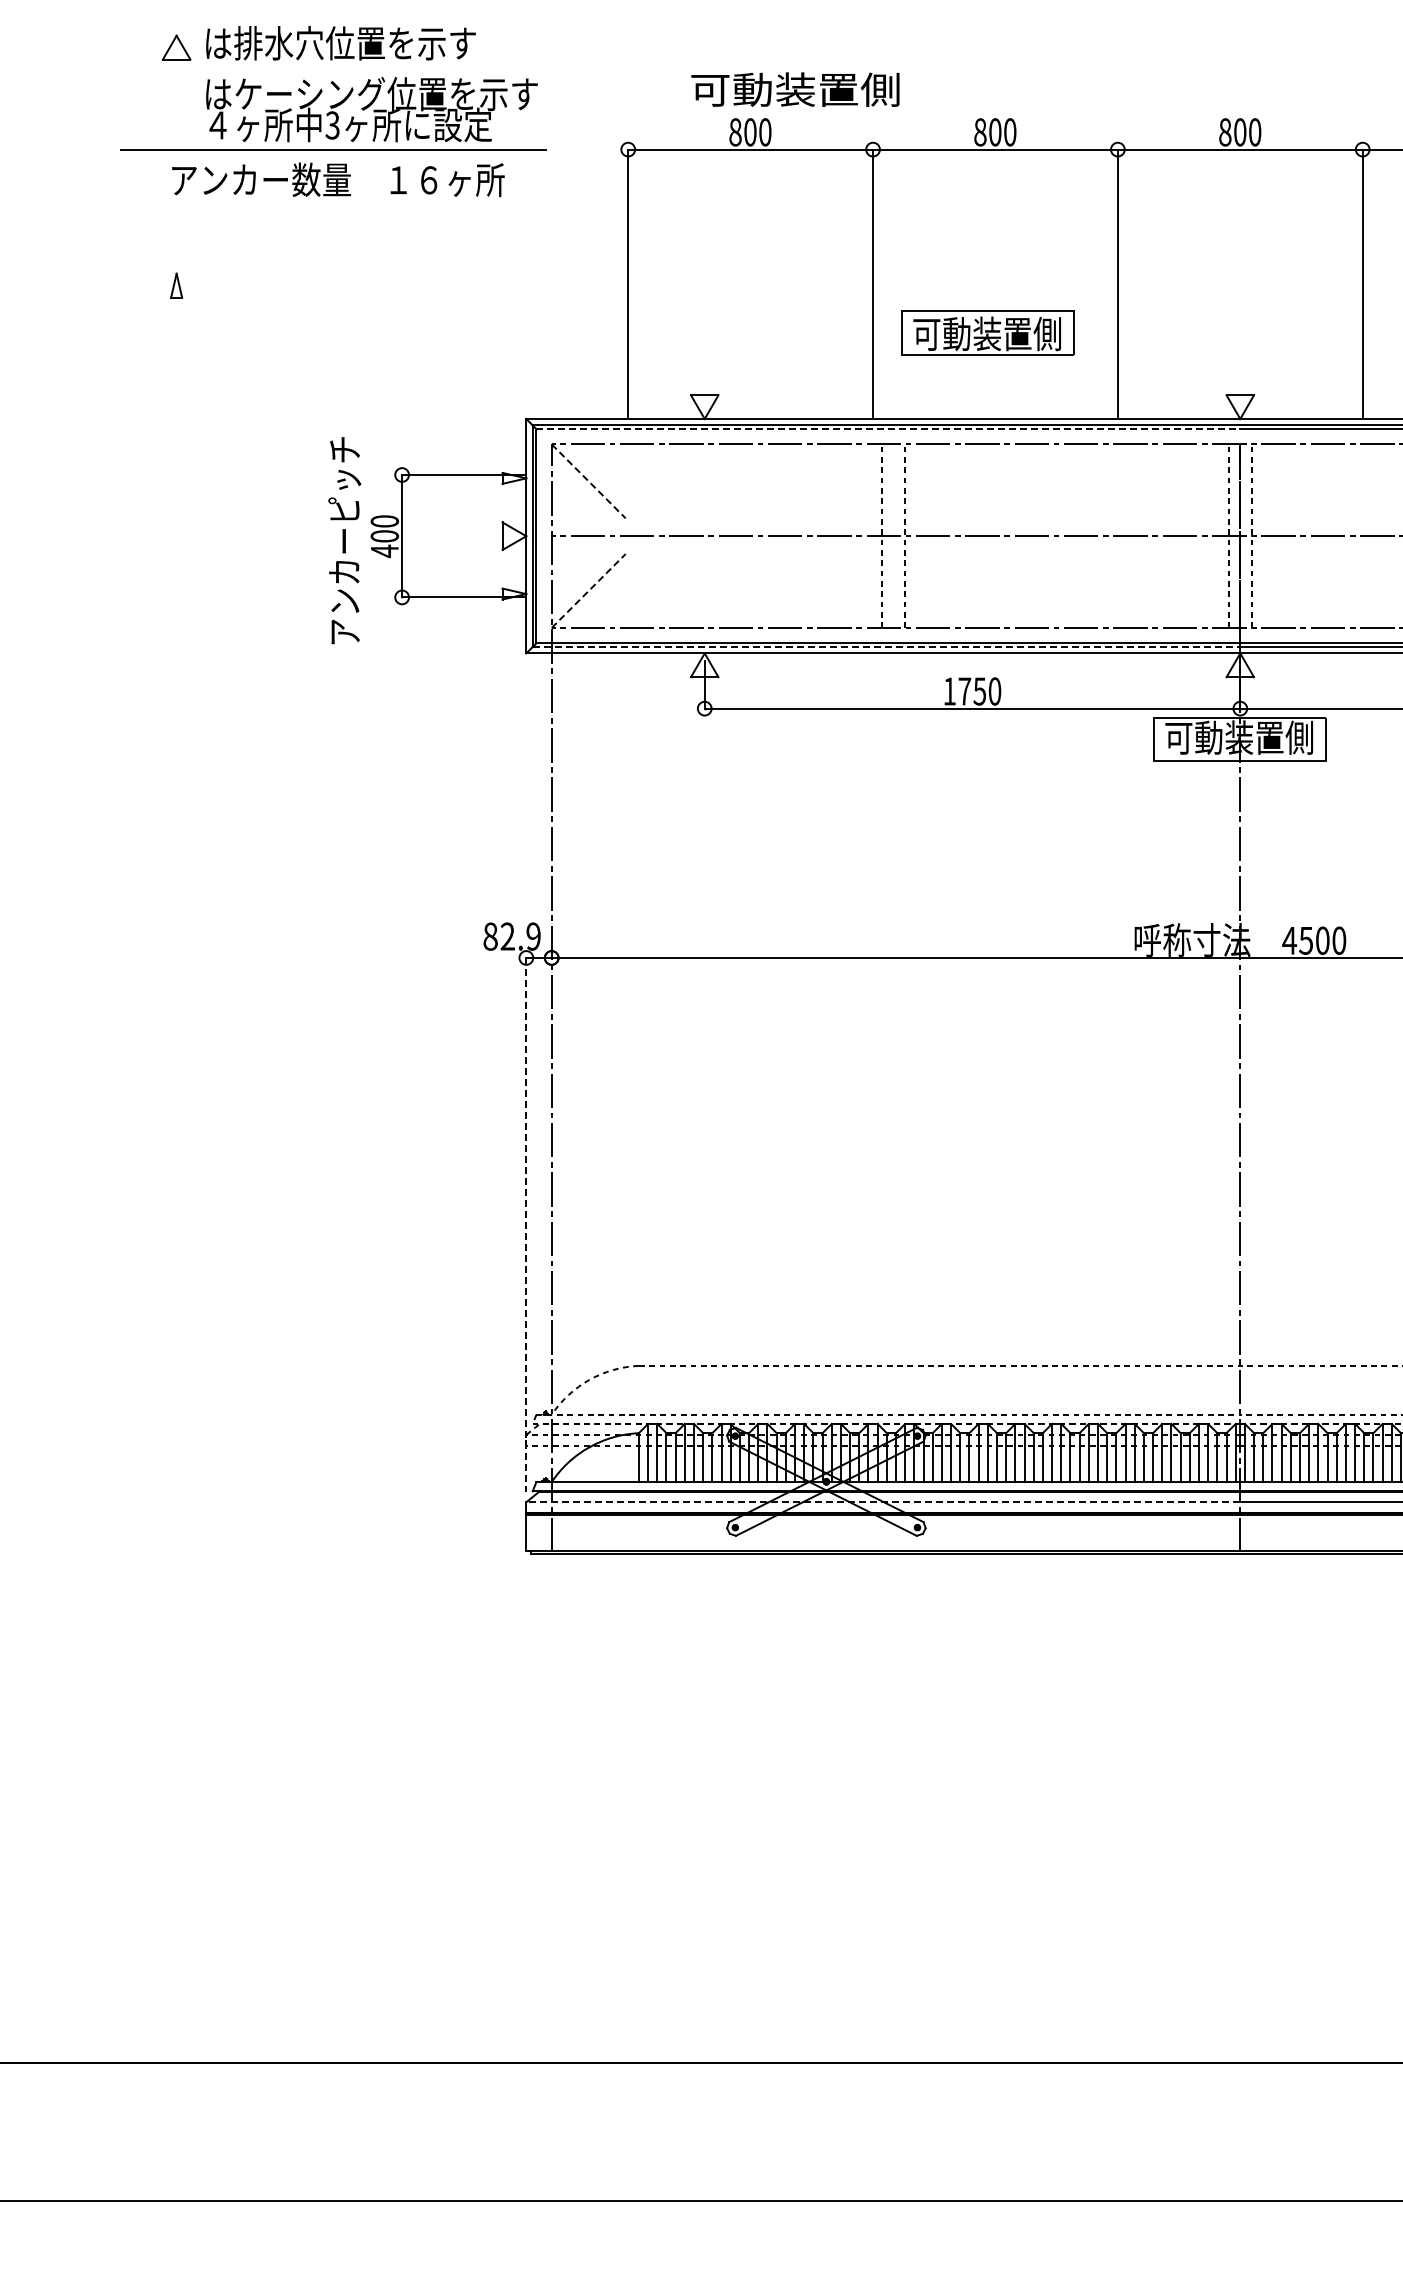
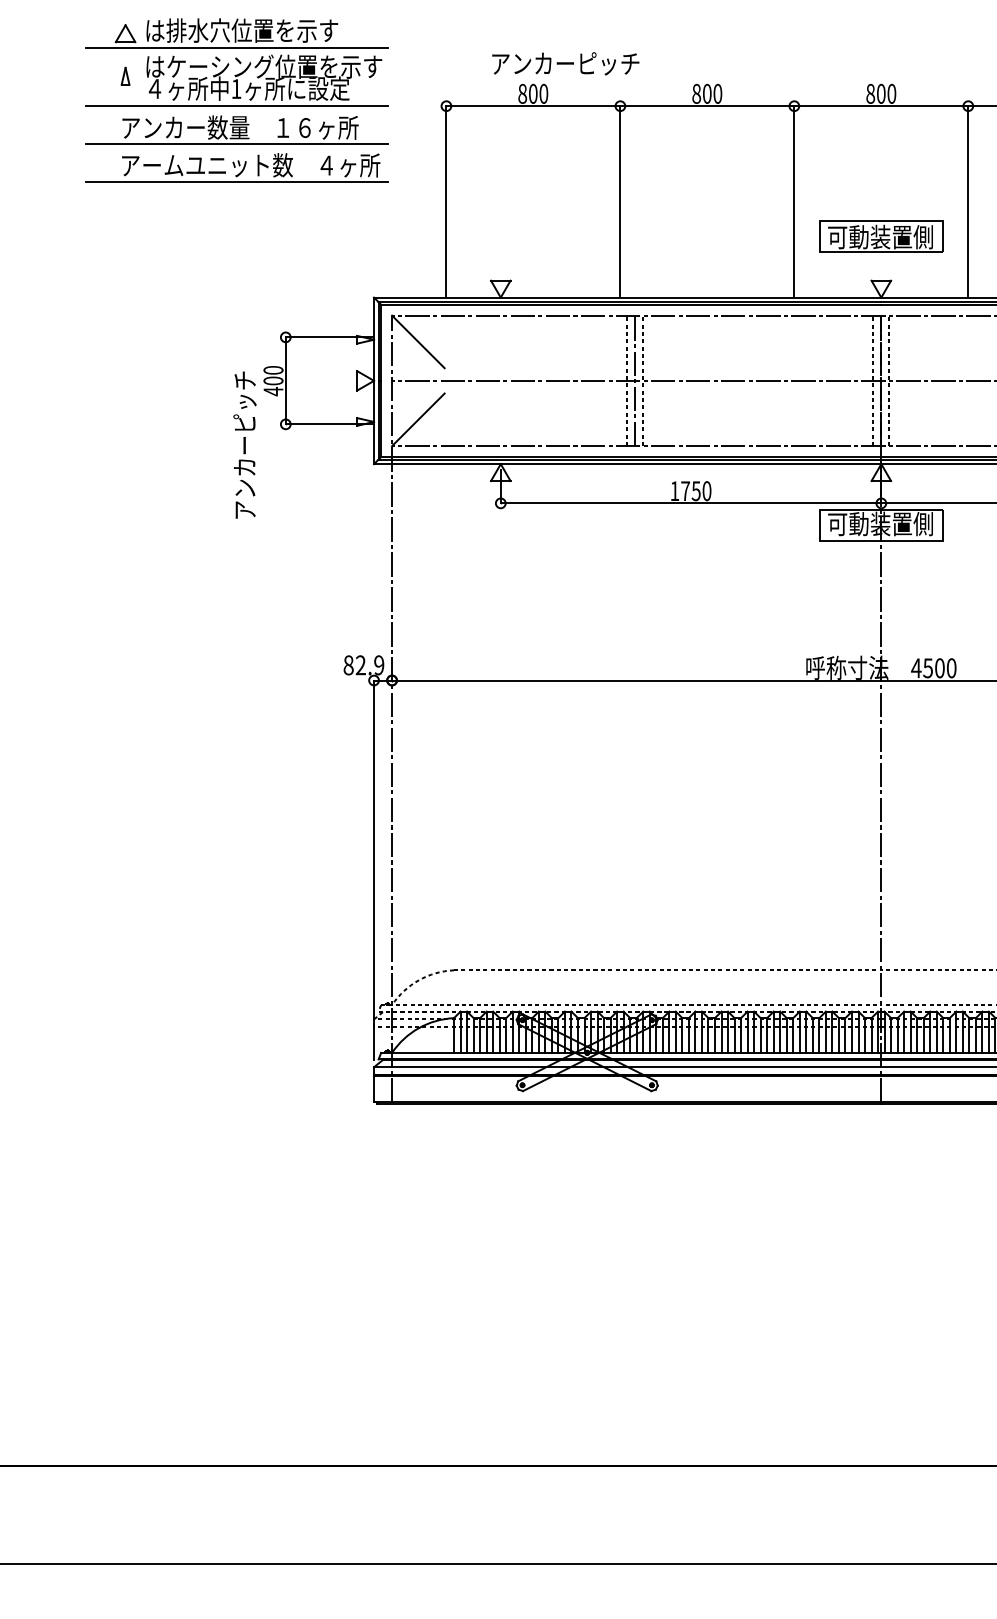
line: (333, 68) -> (237, 48), added
text: (795, 89) -> (565, 63), 可動装置側 -> アンカーピッチ
text: (332, 125) -> (236, 89), 3 -> 1
line: (333, 202) -> (237, 143), added
part: (333, 235) -> (237, 167), added
part: (176, 285) -> (125, 76), moved
part: (987, 332) -> (880, 236), moved
line: (888, 429) -> (631, 305), dashed -> solid
line: (589, 481) -> (418, 341), dashed -> solid
line: (893, 536) -> (634, 381), added
text: (344, 540) -> (244, 445), moved
line: (589, 590) -> (418, 419), dashed -> solid
line: (886, 647) -> (629, 459), dashed -> solid
line: (526, 1224) -> (374, 869), dashed -> solid
line: (883, 1502) -> (627, 1067), dashed -> solid

